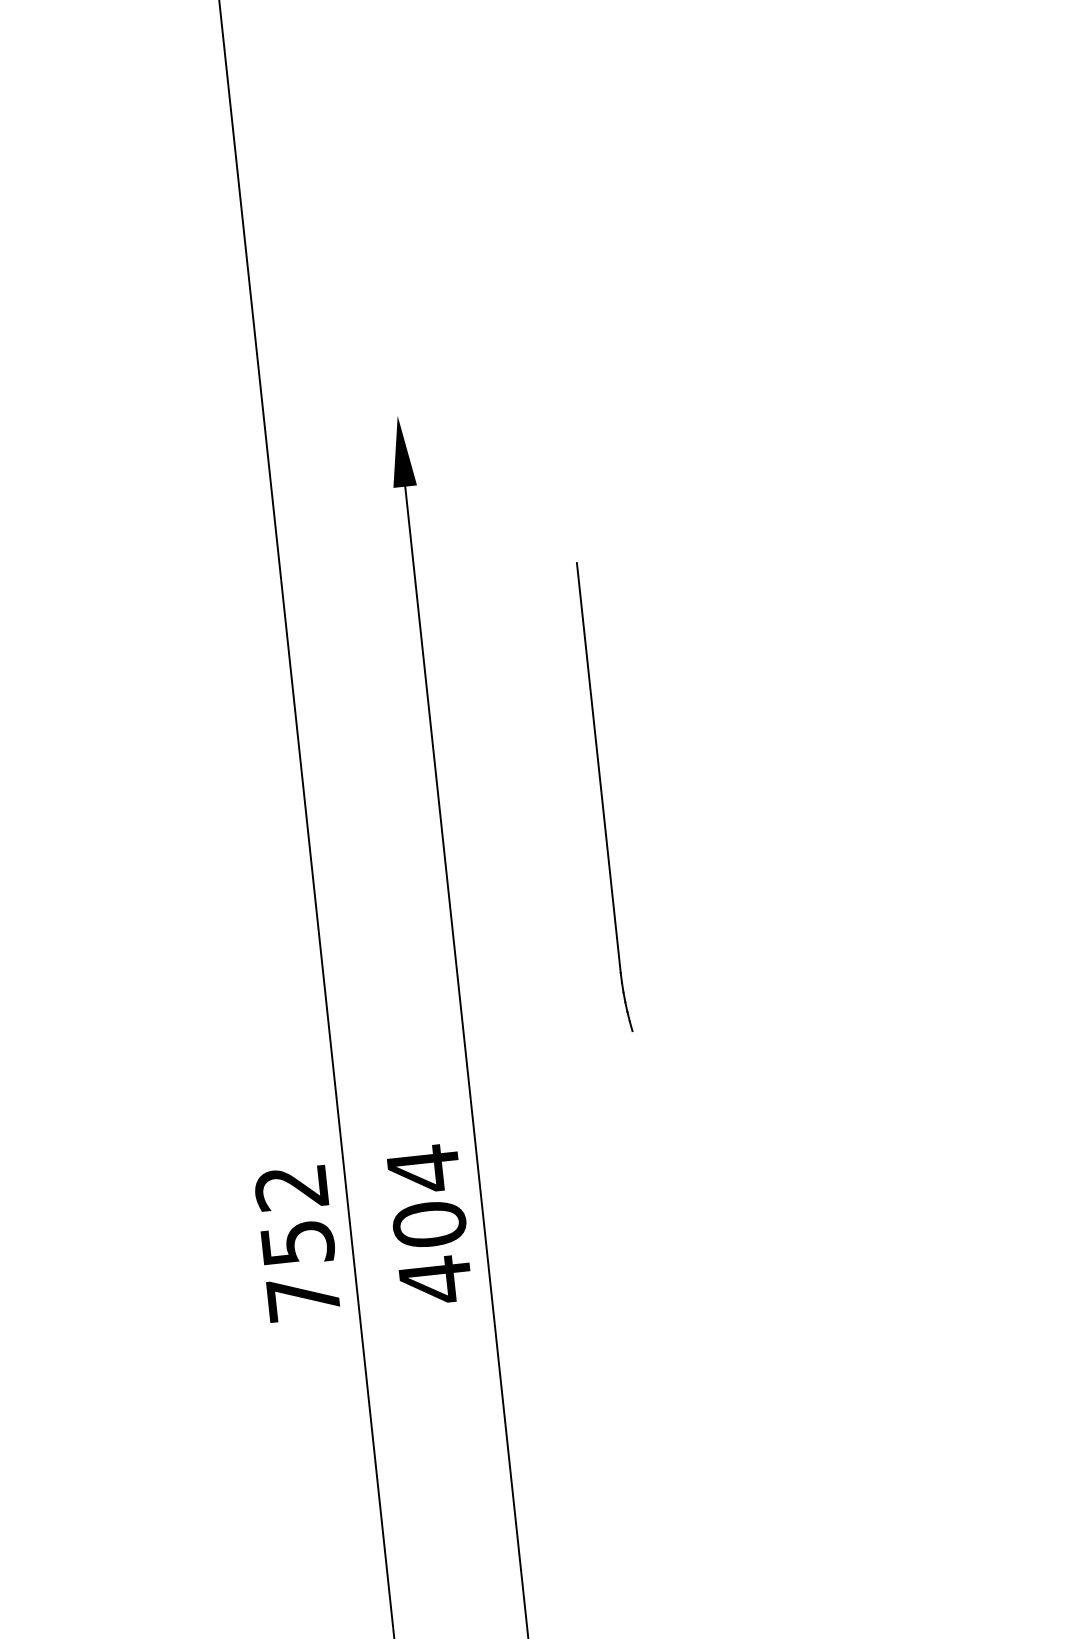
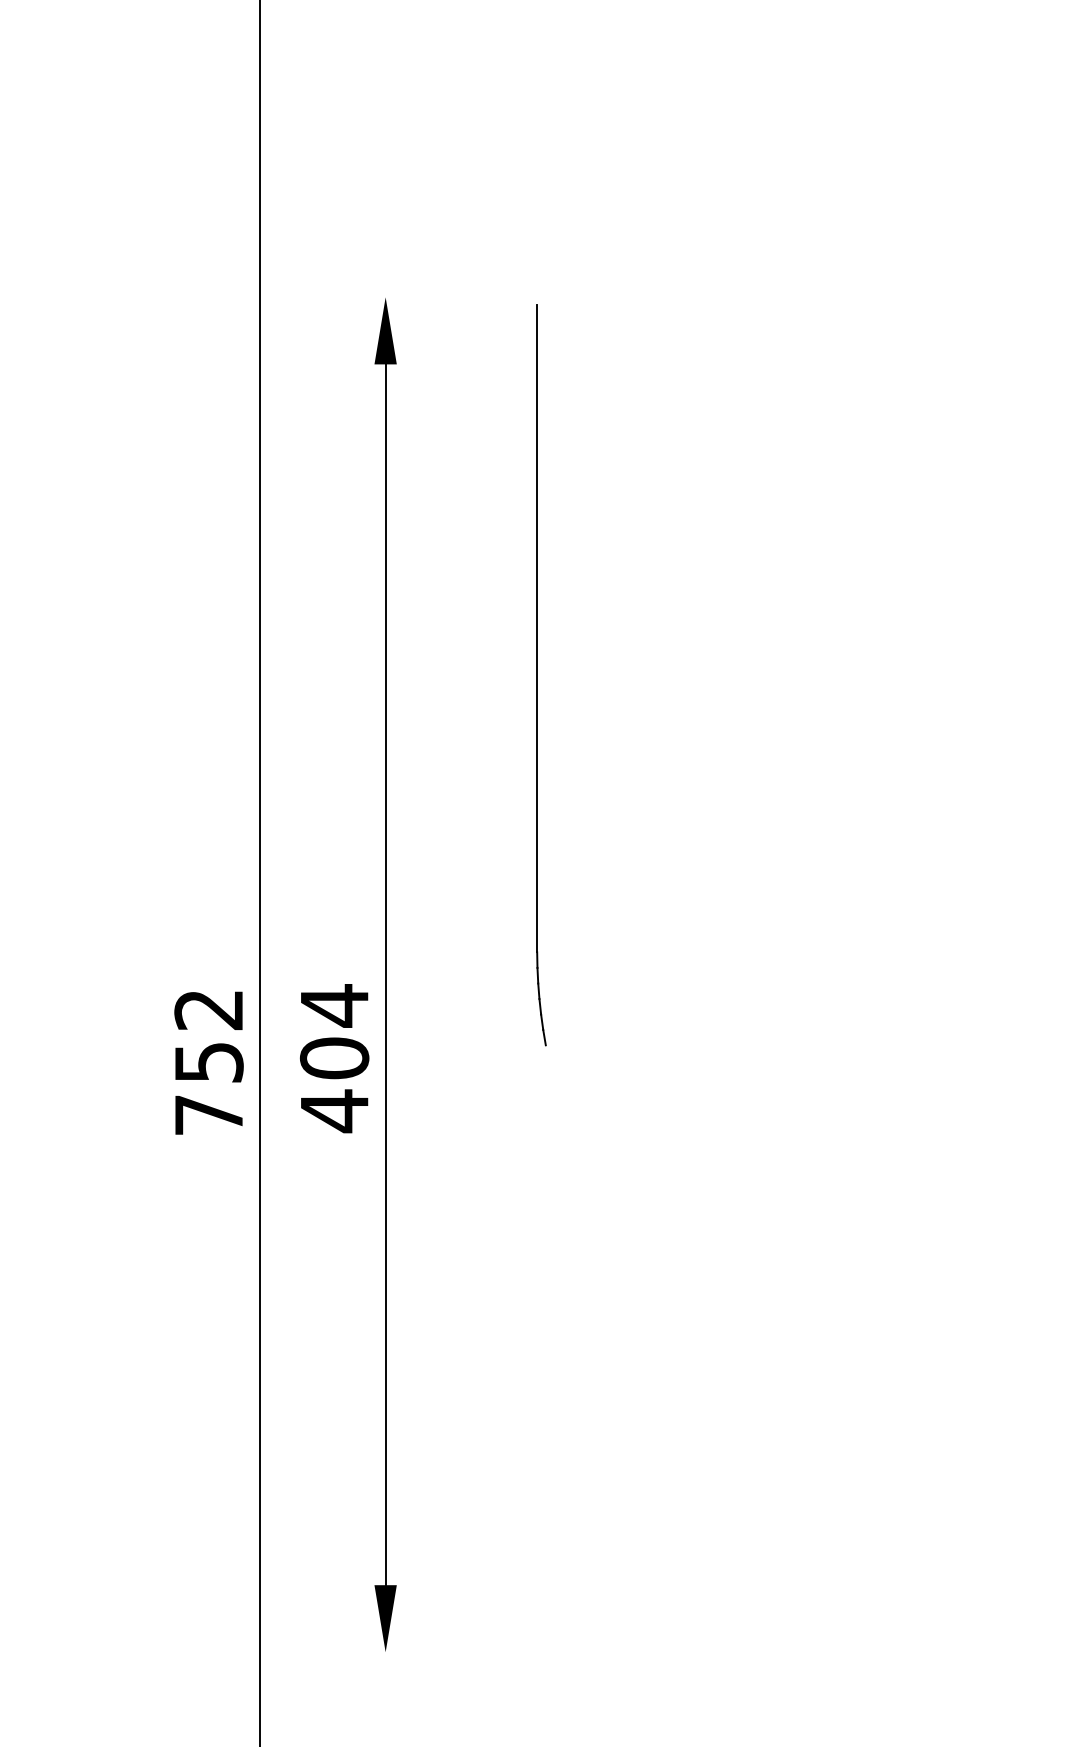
part: (604, 797) -> (541, 675), size x1.67

